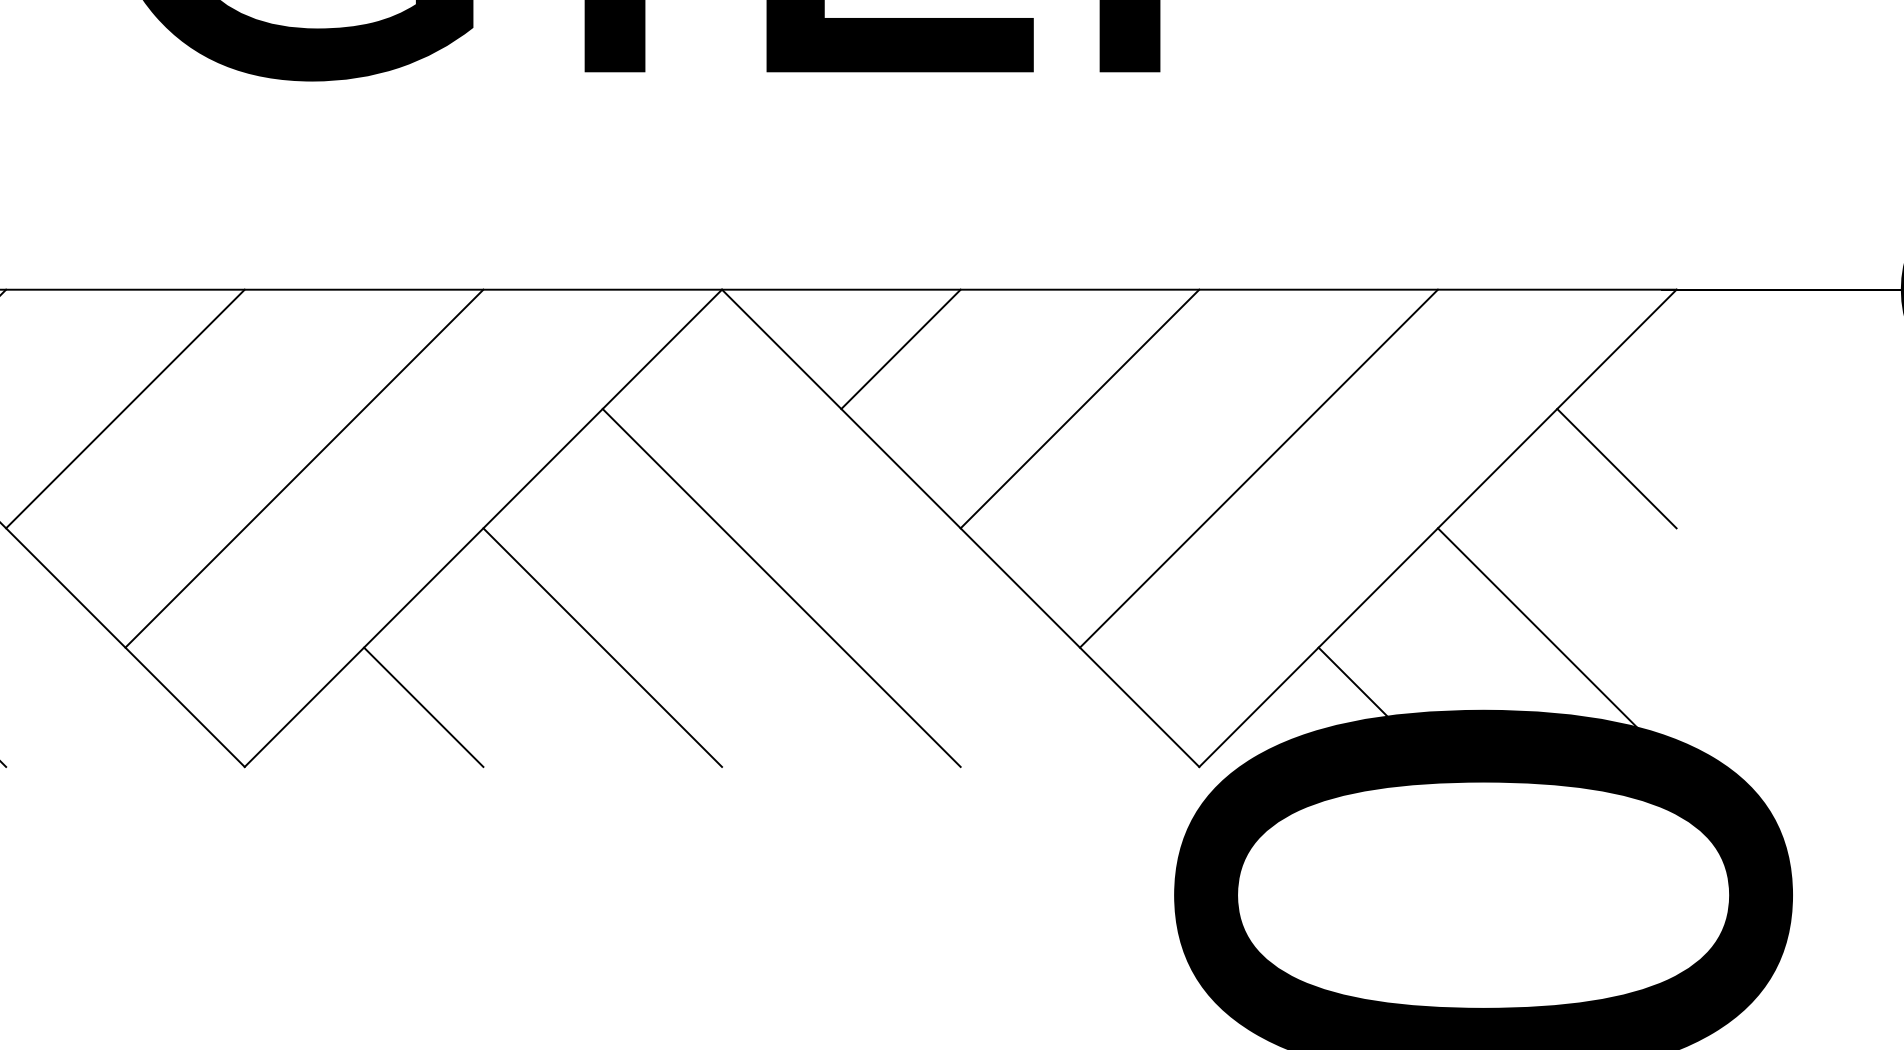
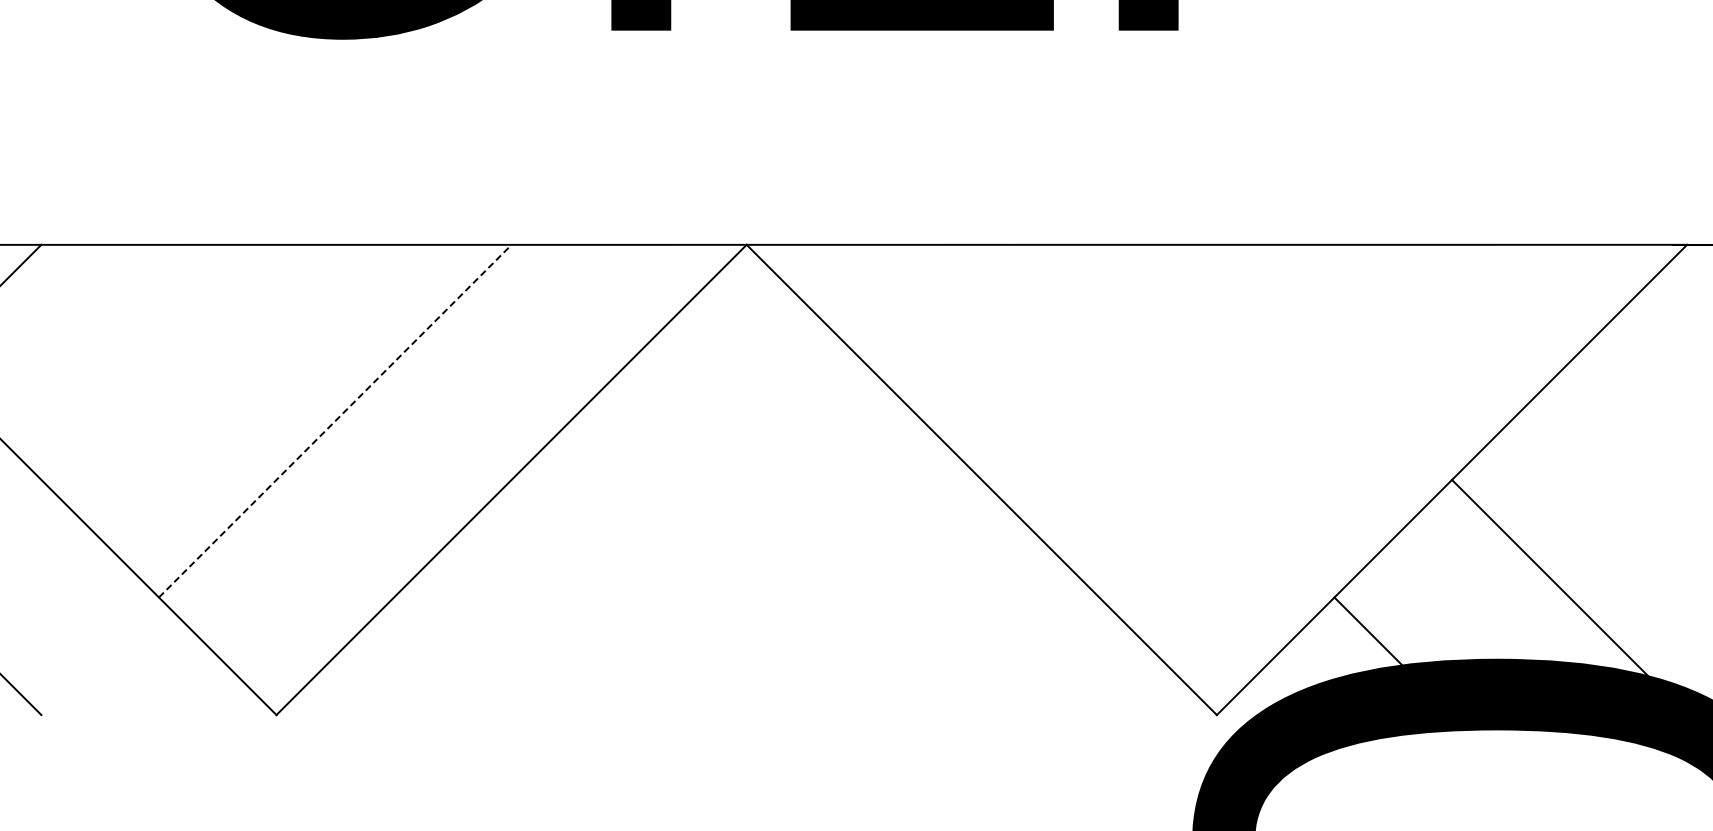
line: (900, 349) -> (922, 303), removed
line: (125, 408) -> (159, 361), removed
line: (1079, 408) -> (1098, 361), removed
line: (304, 468) -> (335, 420), solid -> dashed
line: (1258, 468) -> (1275, 420), removed
line: (1616, 468) -> (1627, 420), removed
line: (781, 587) -> (805, 538), removed
line: (602, 647) -> (628, 597), removed
line: (423, 706) -> (452, 655), removed

